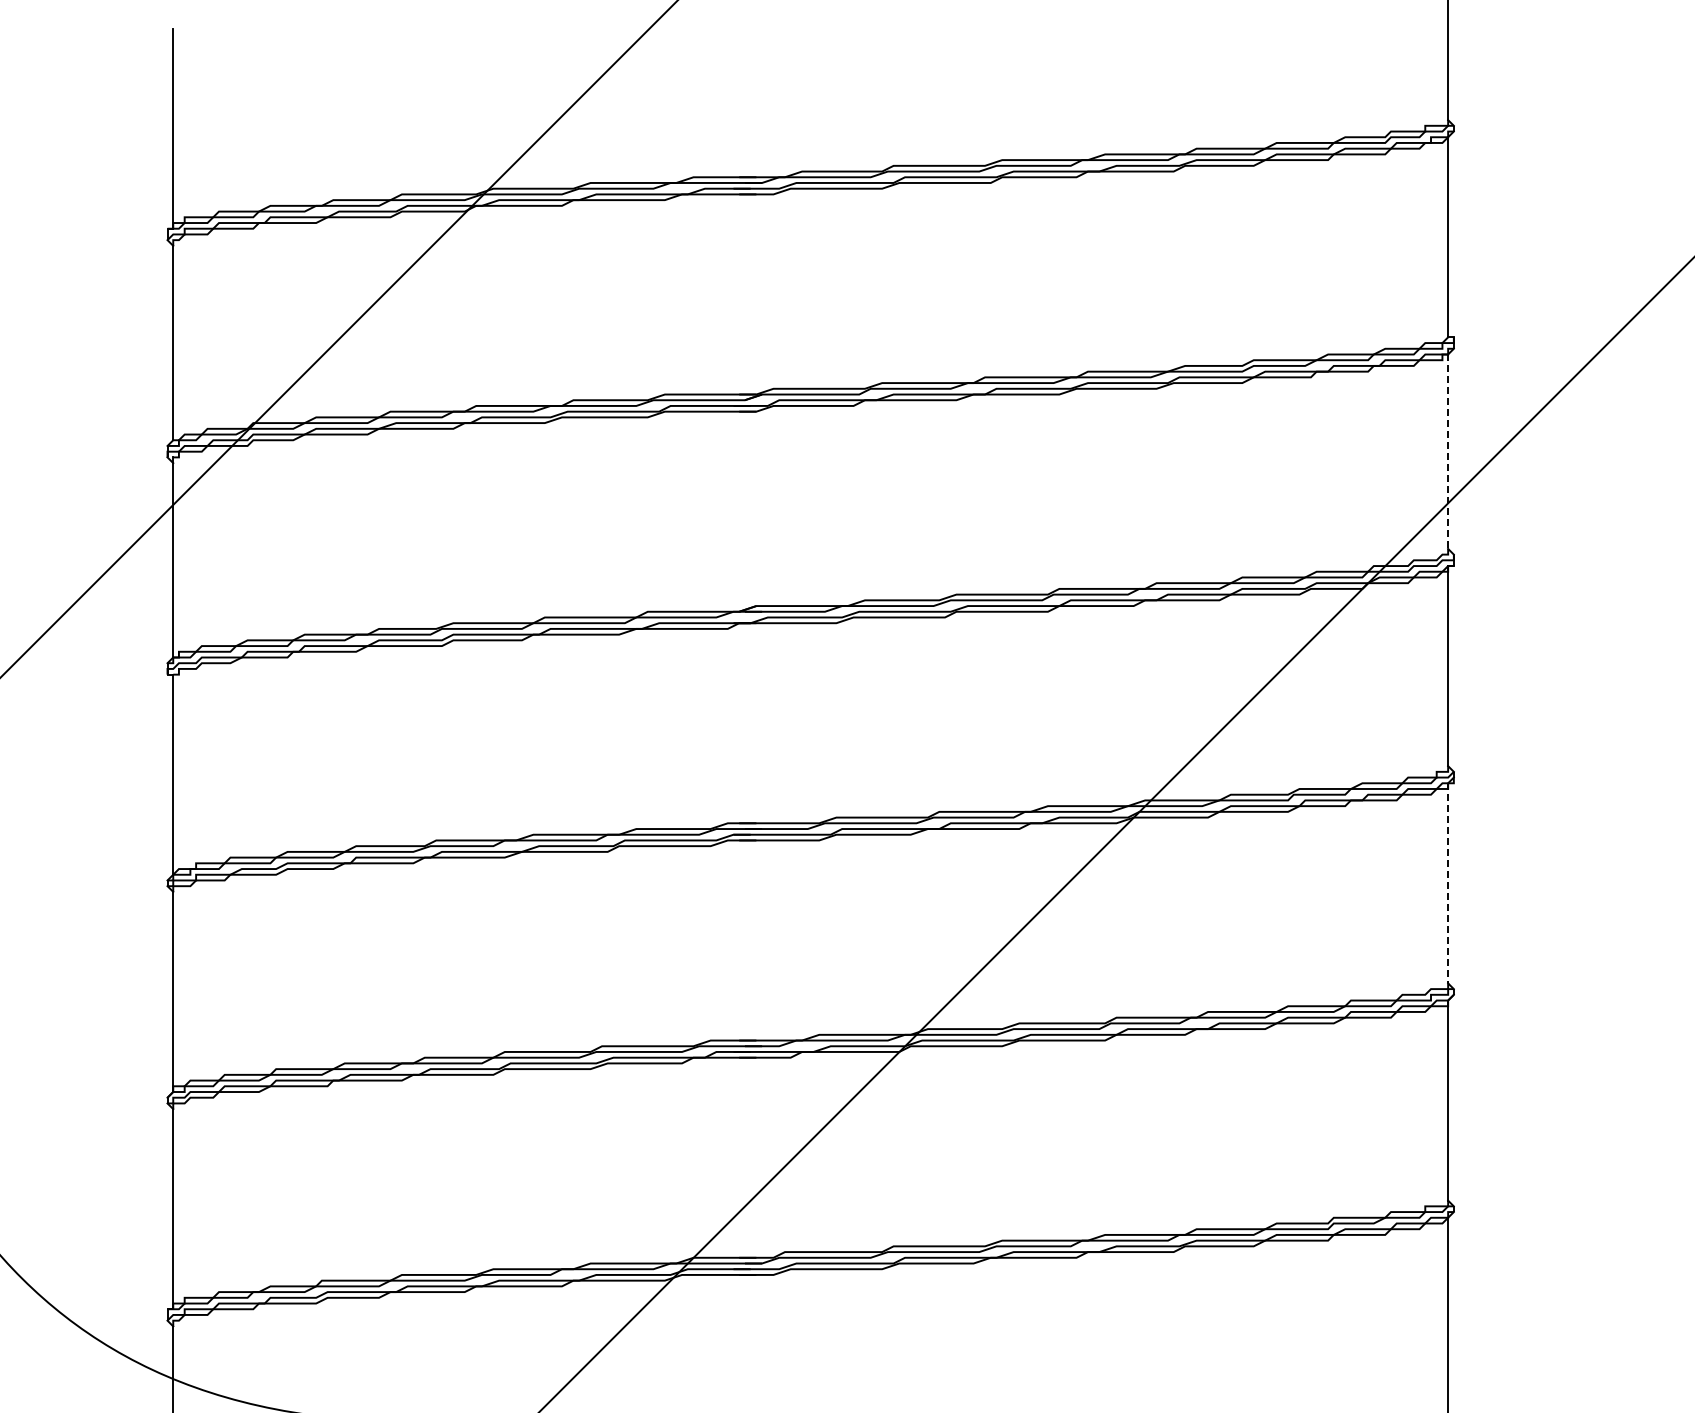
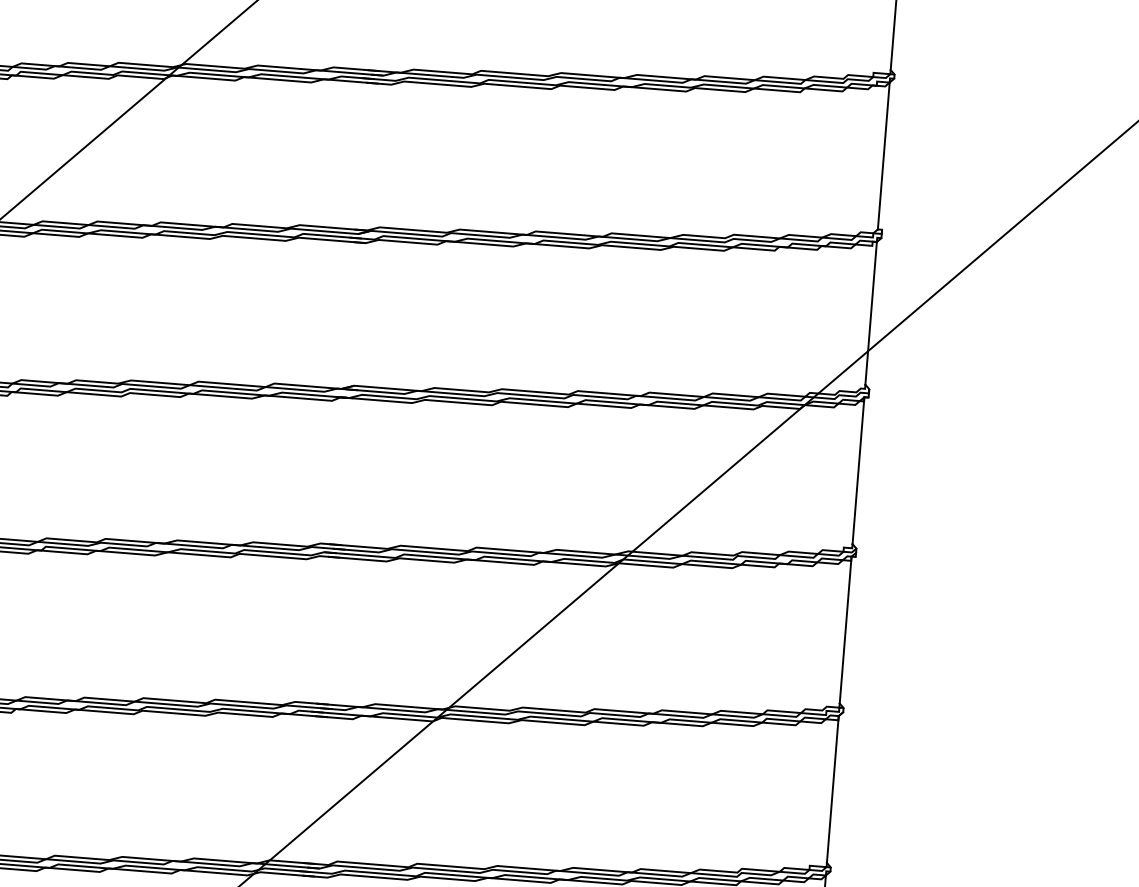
line: (1448, 452) -> (871, 313), dashed -> solid
line: (1448, 883) -> (845, 630), dashed -> solid

